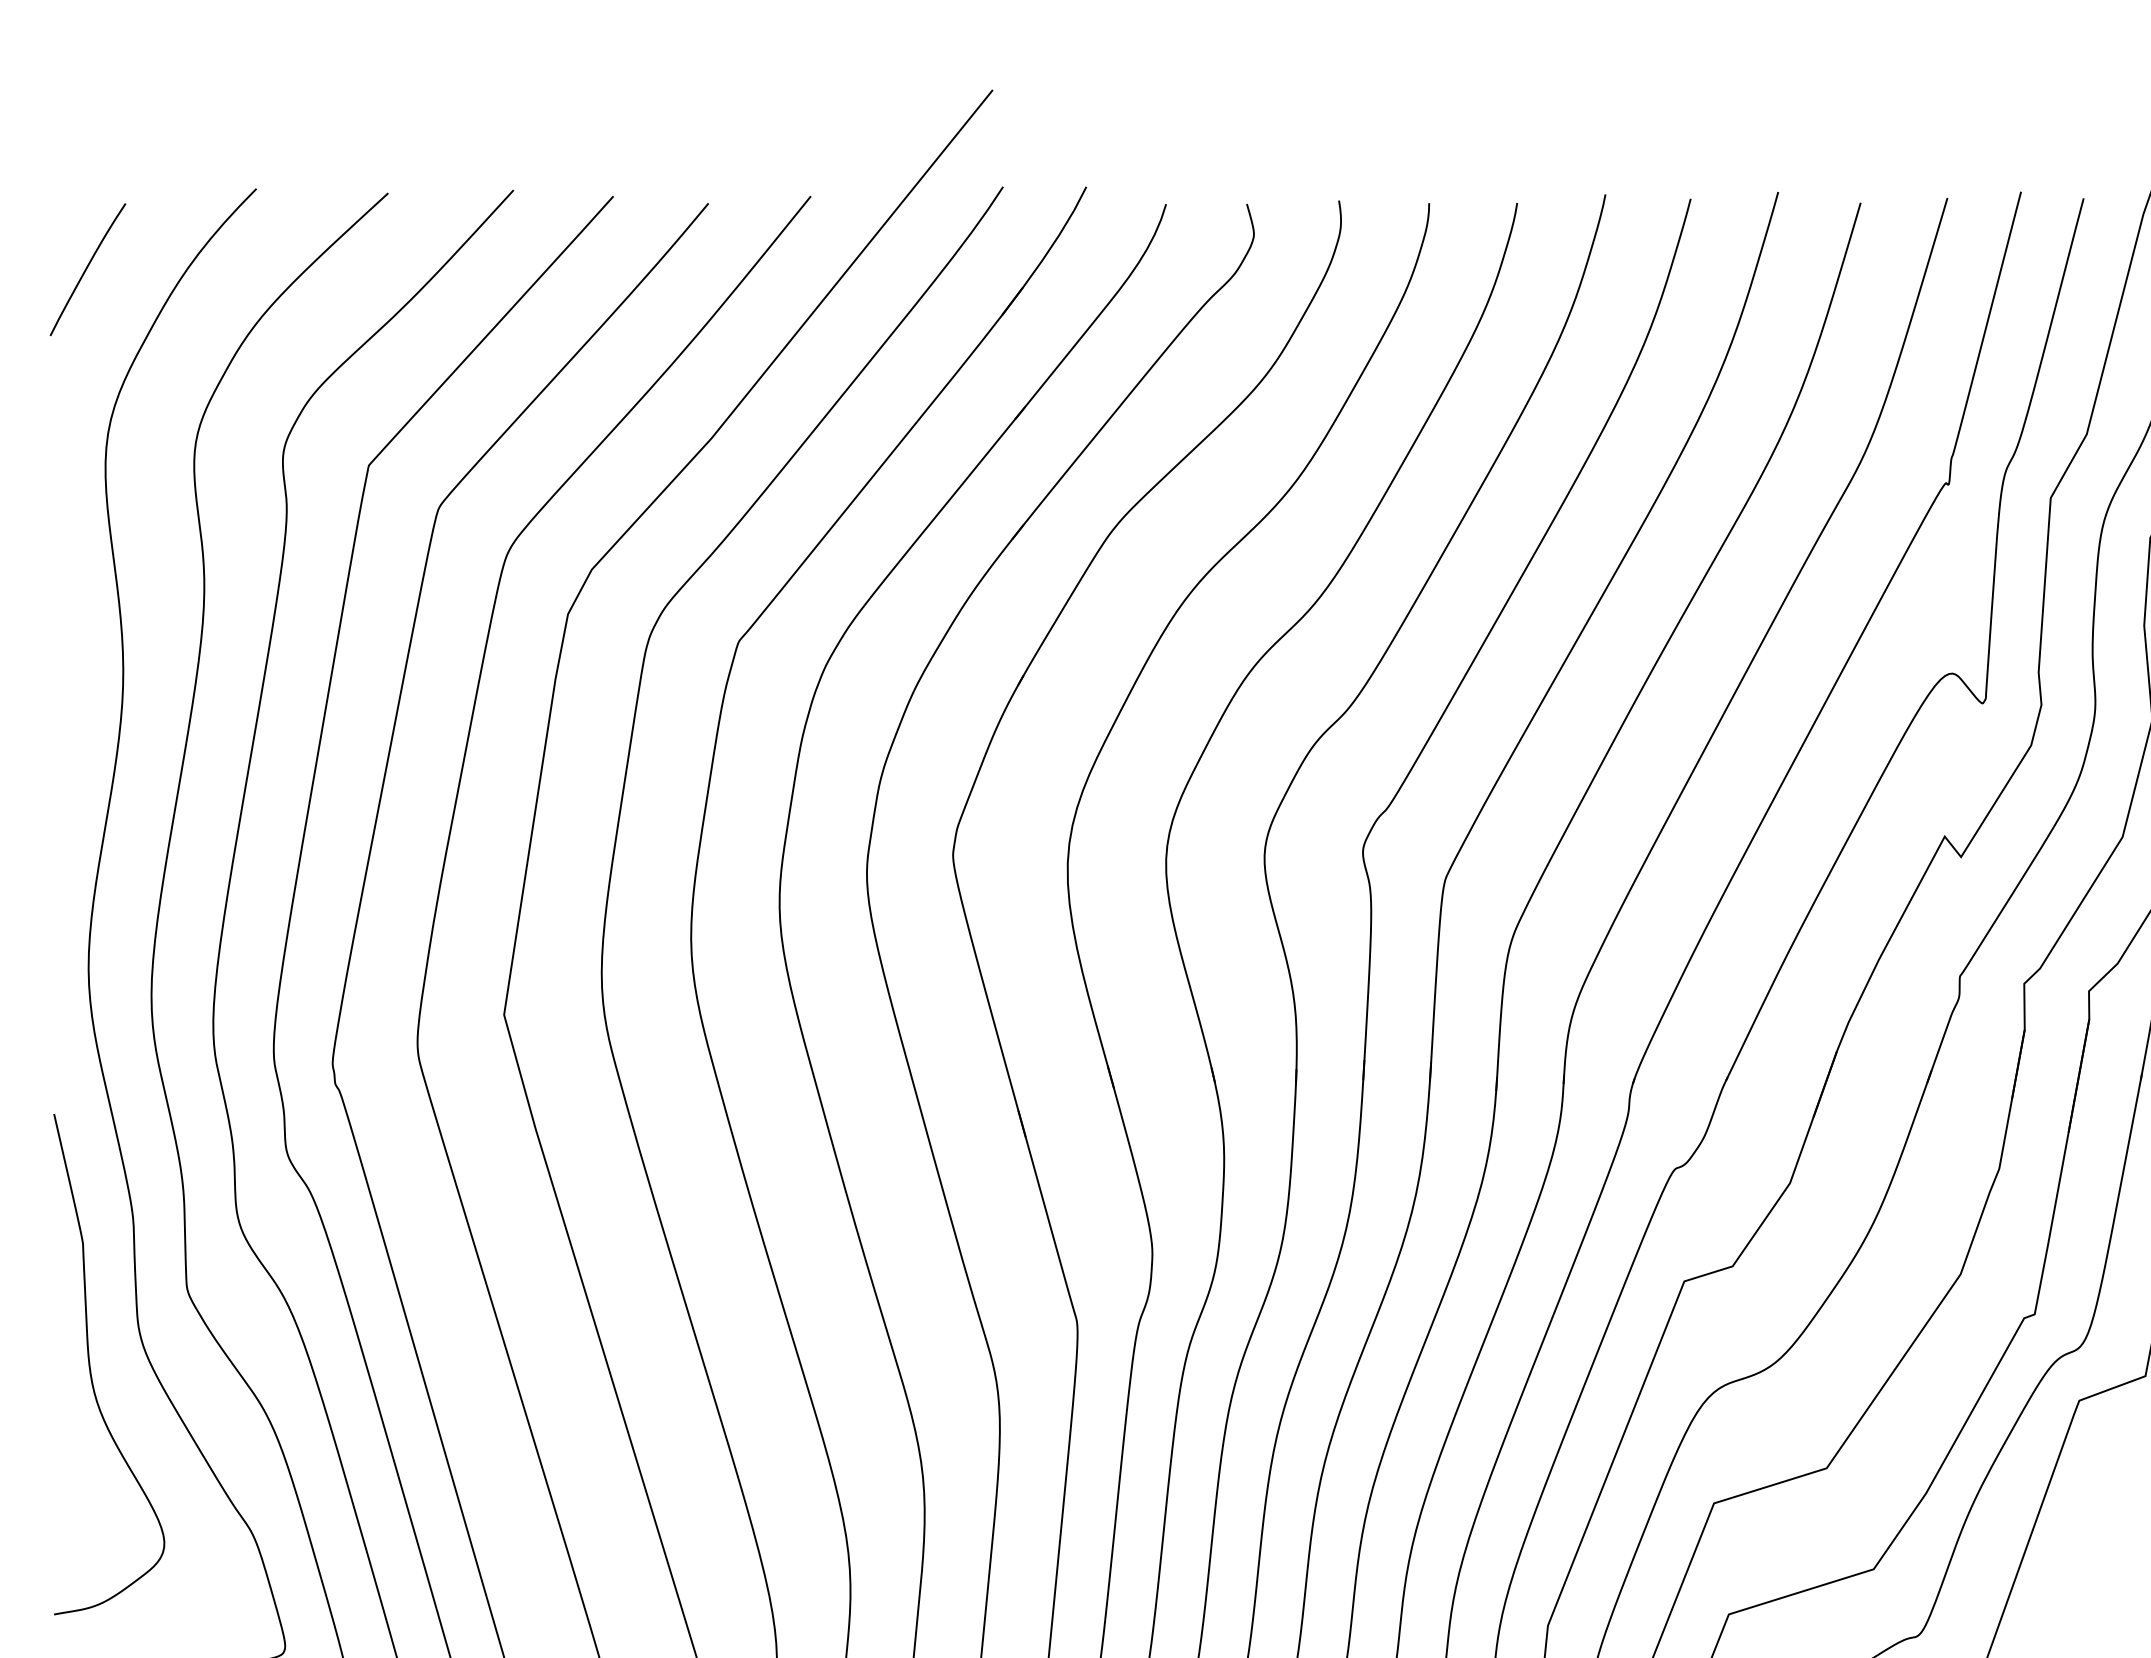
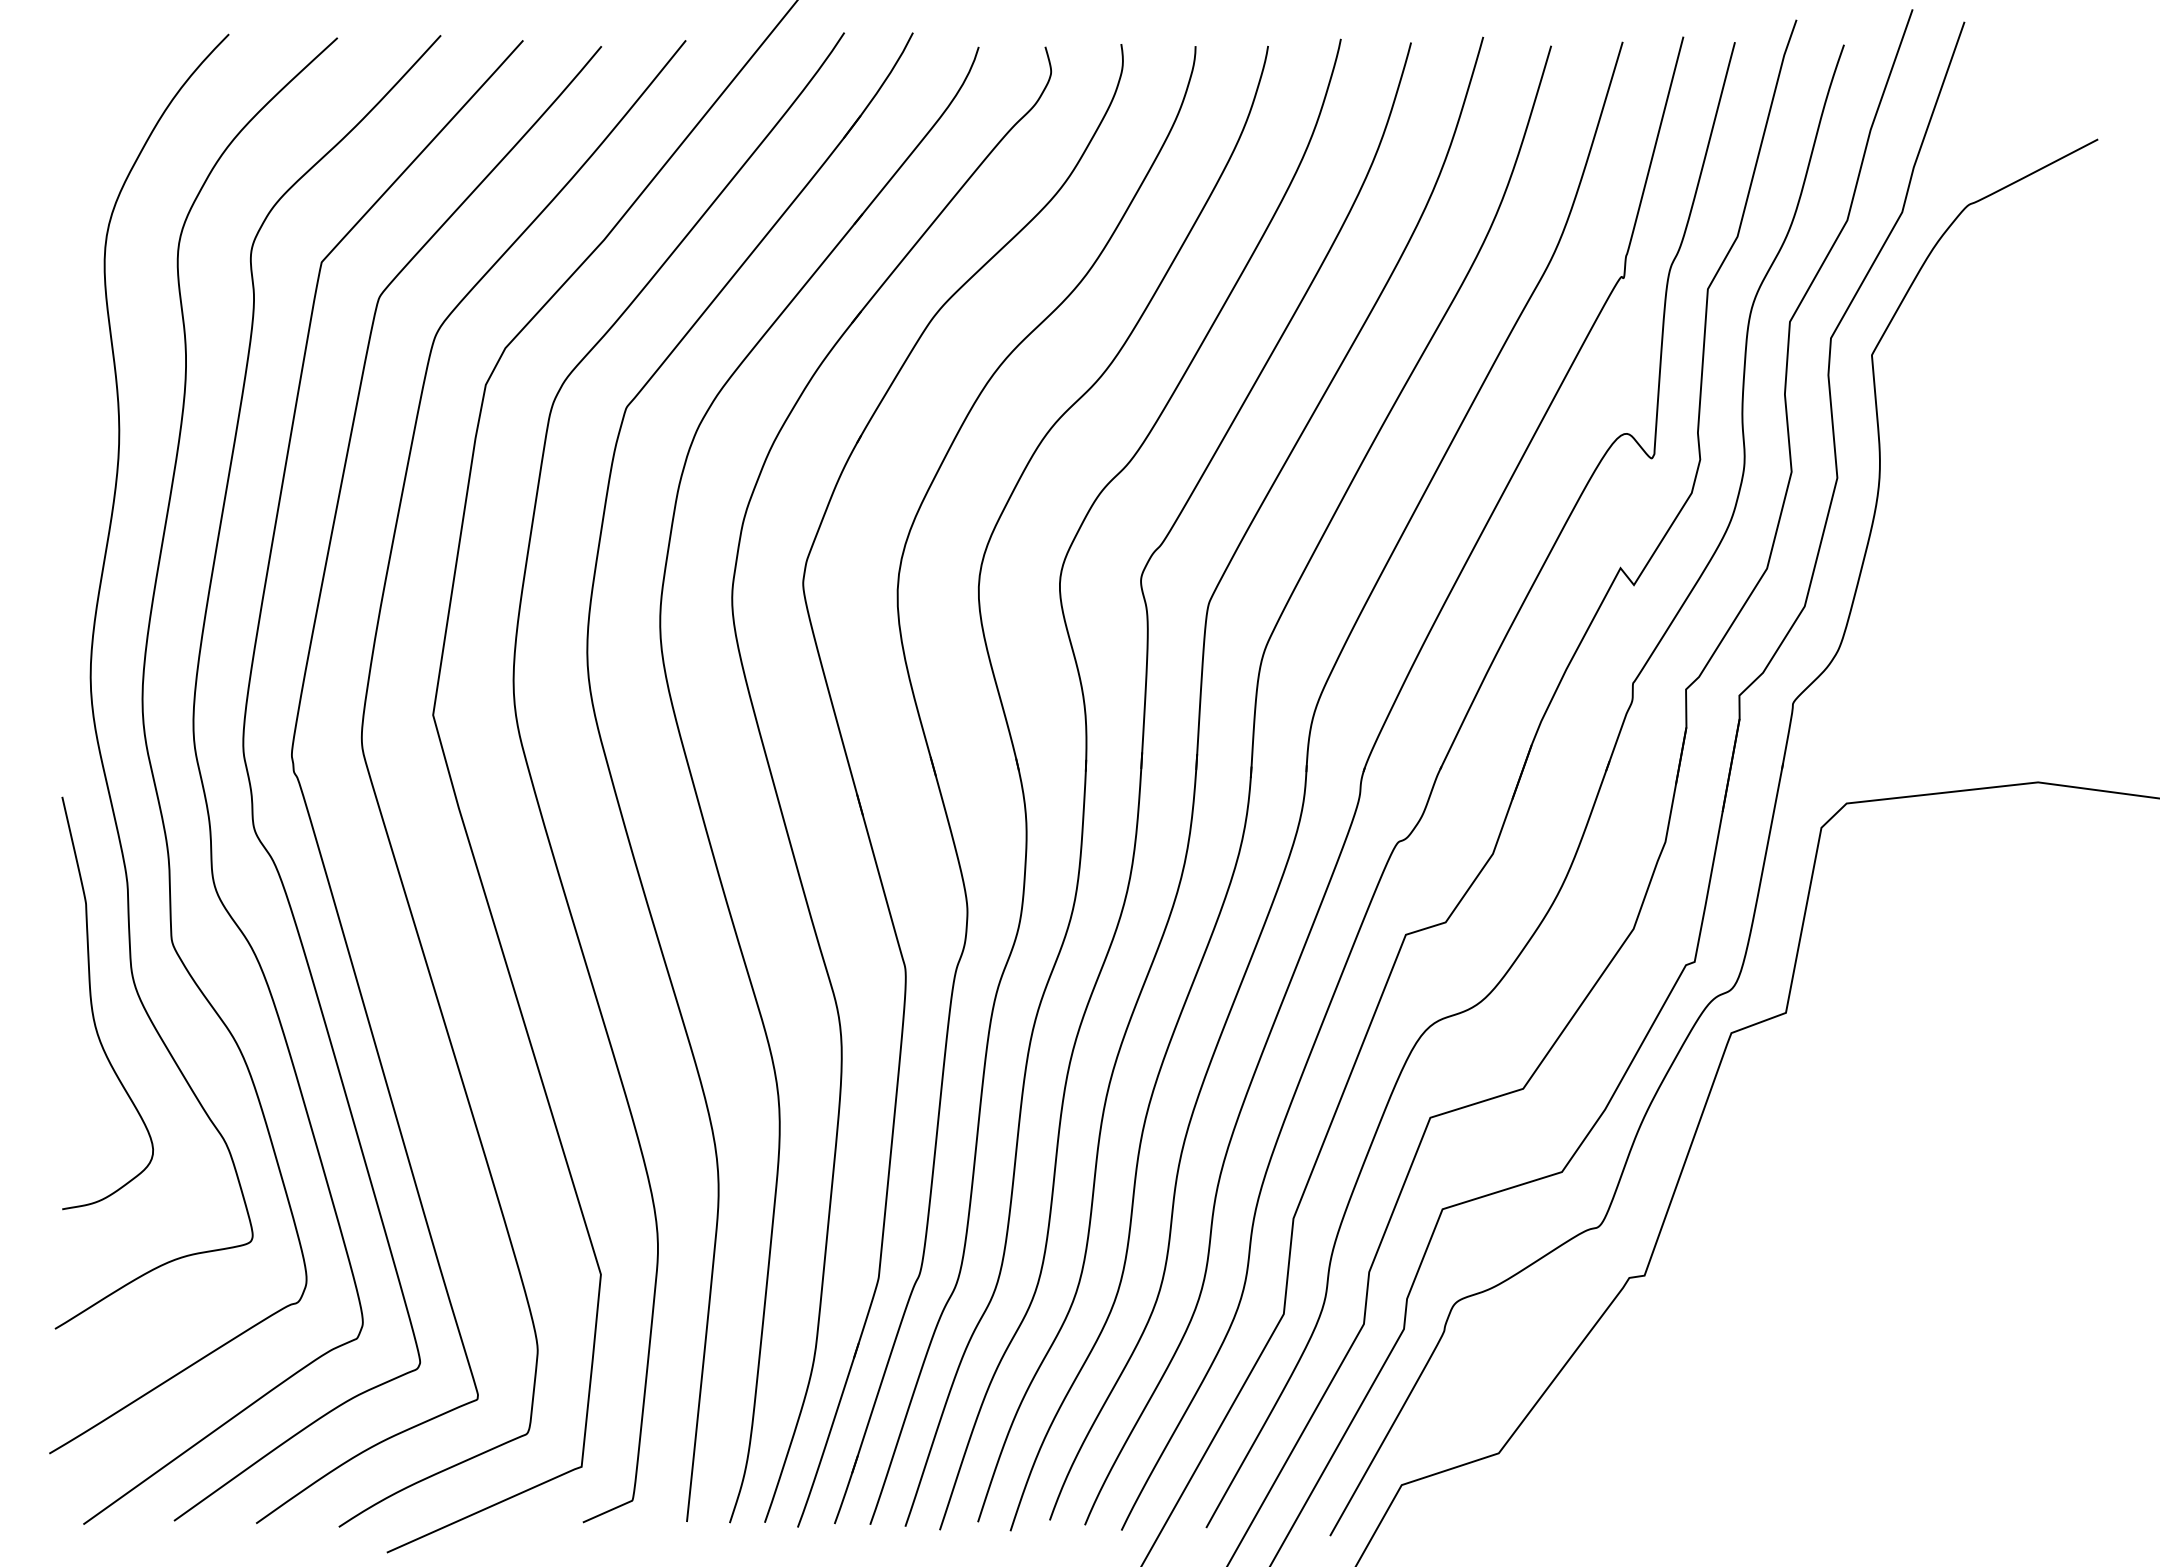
curve: (87, 269) -> (89, 100), removed

